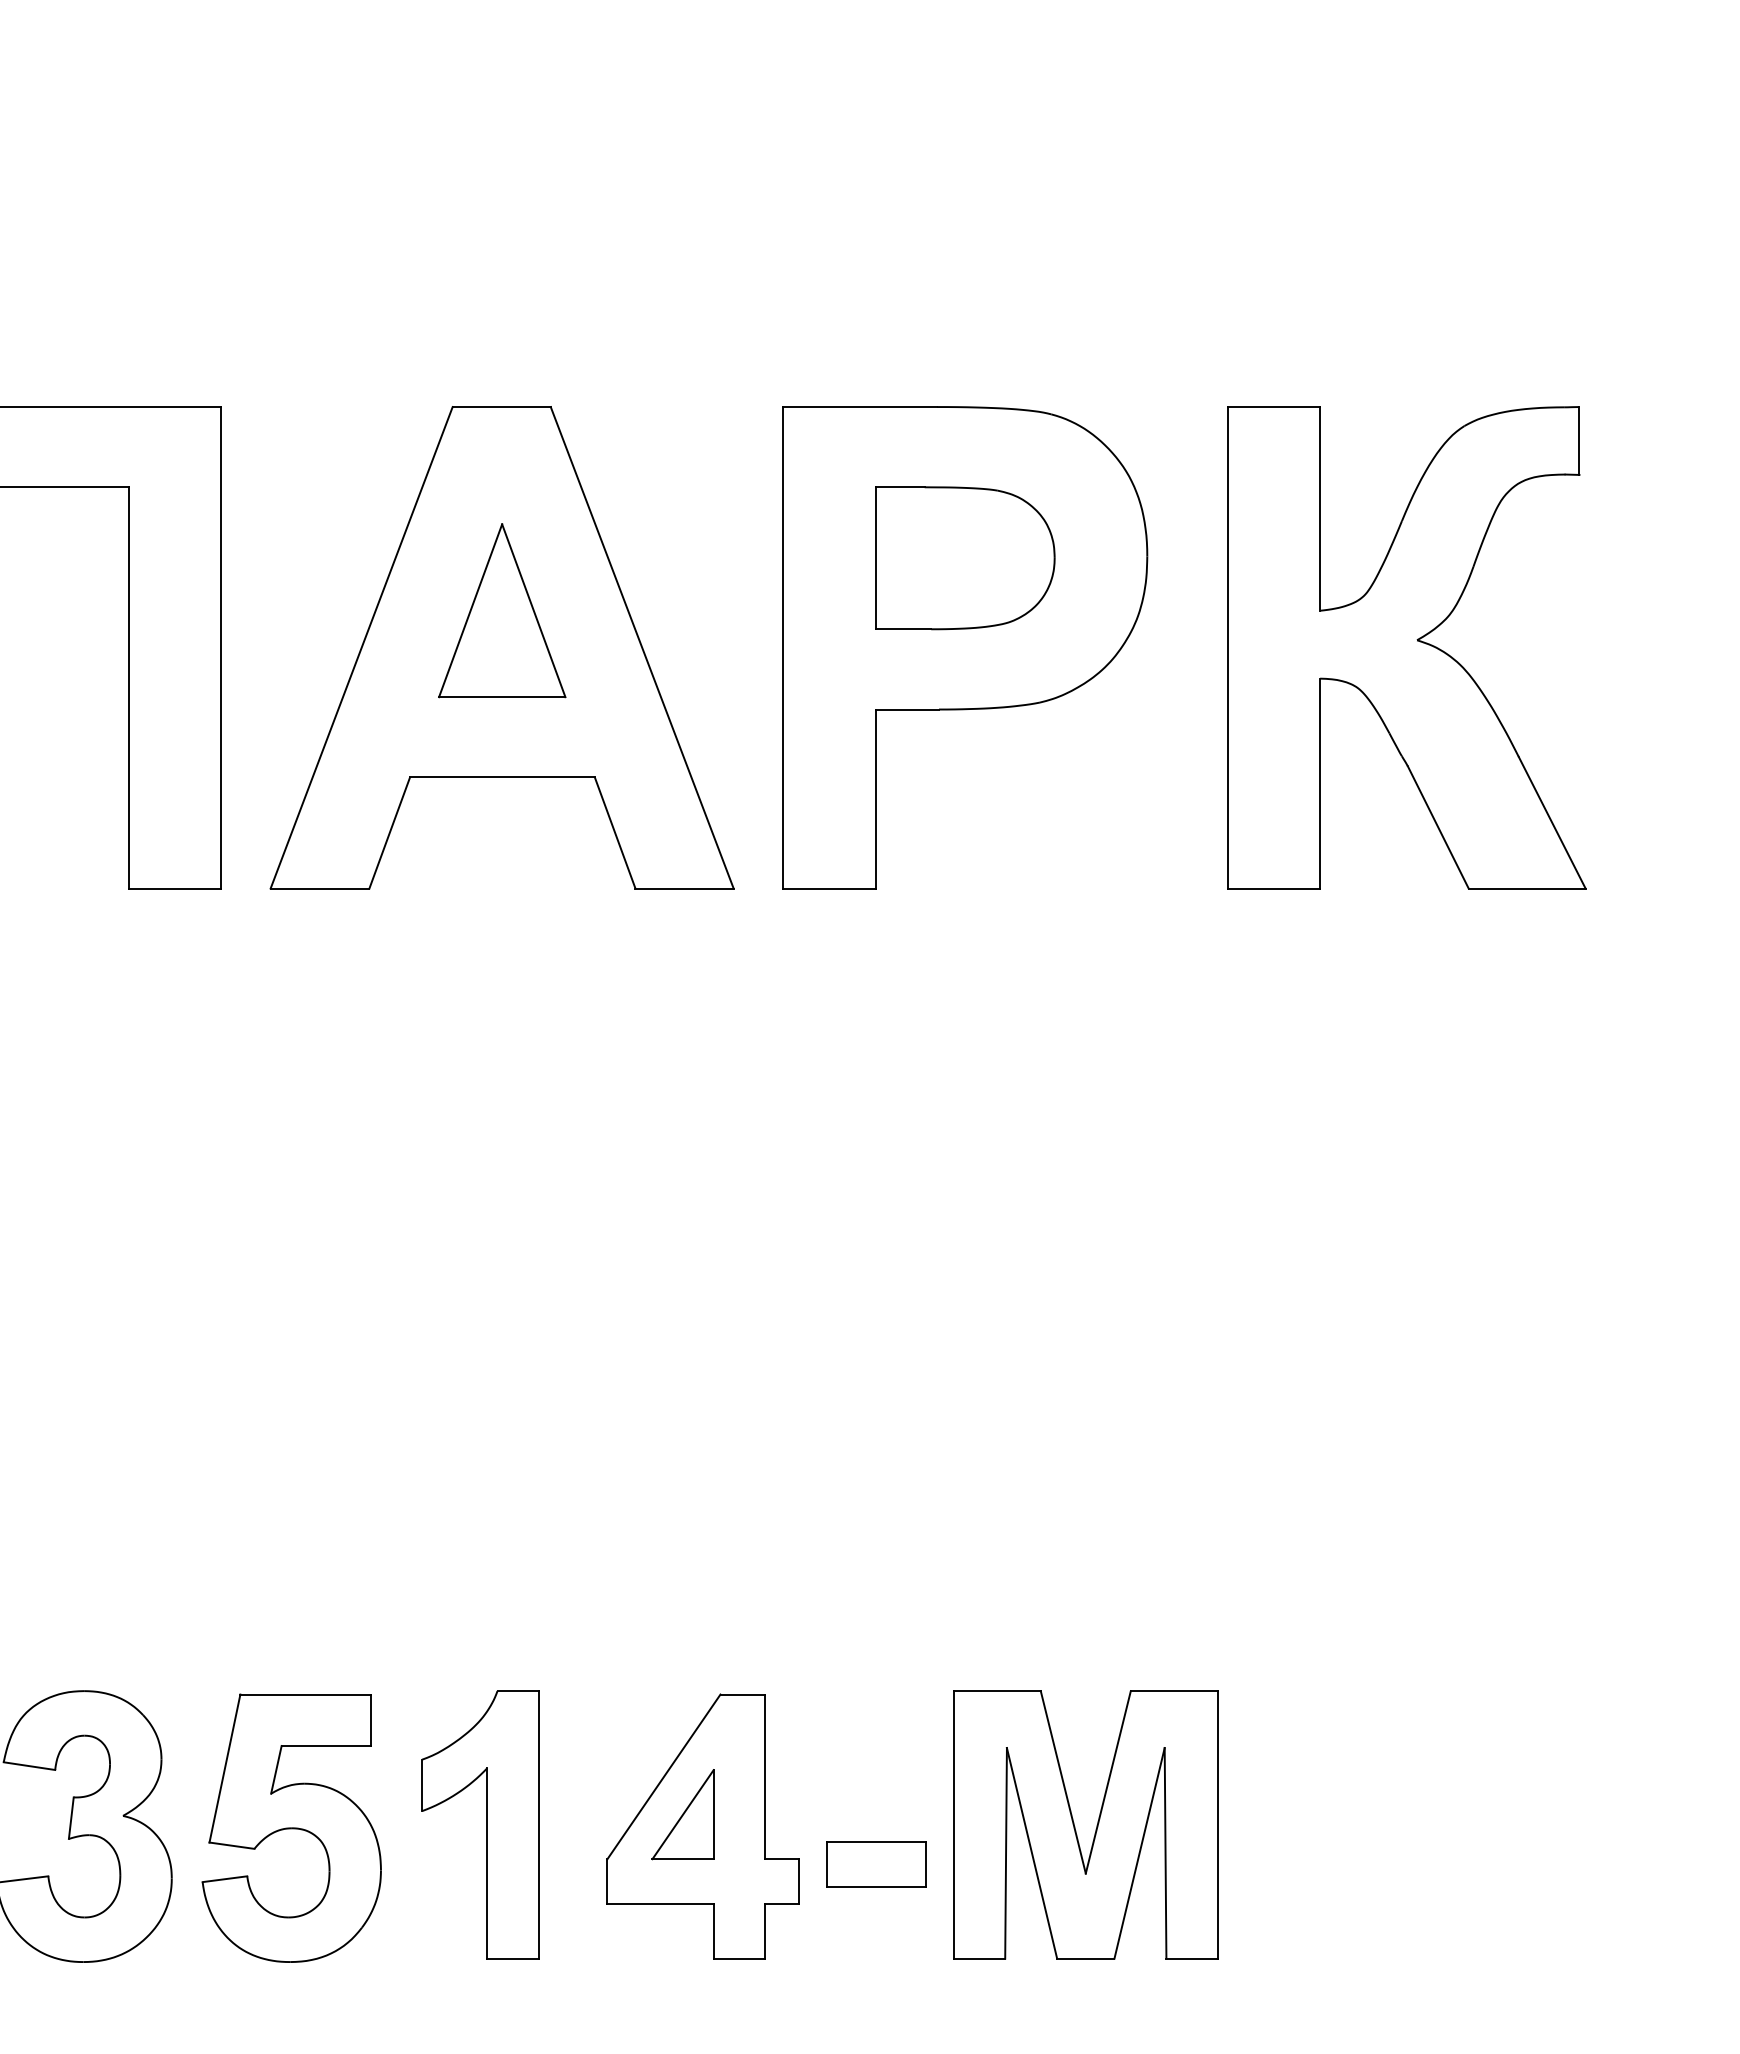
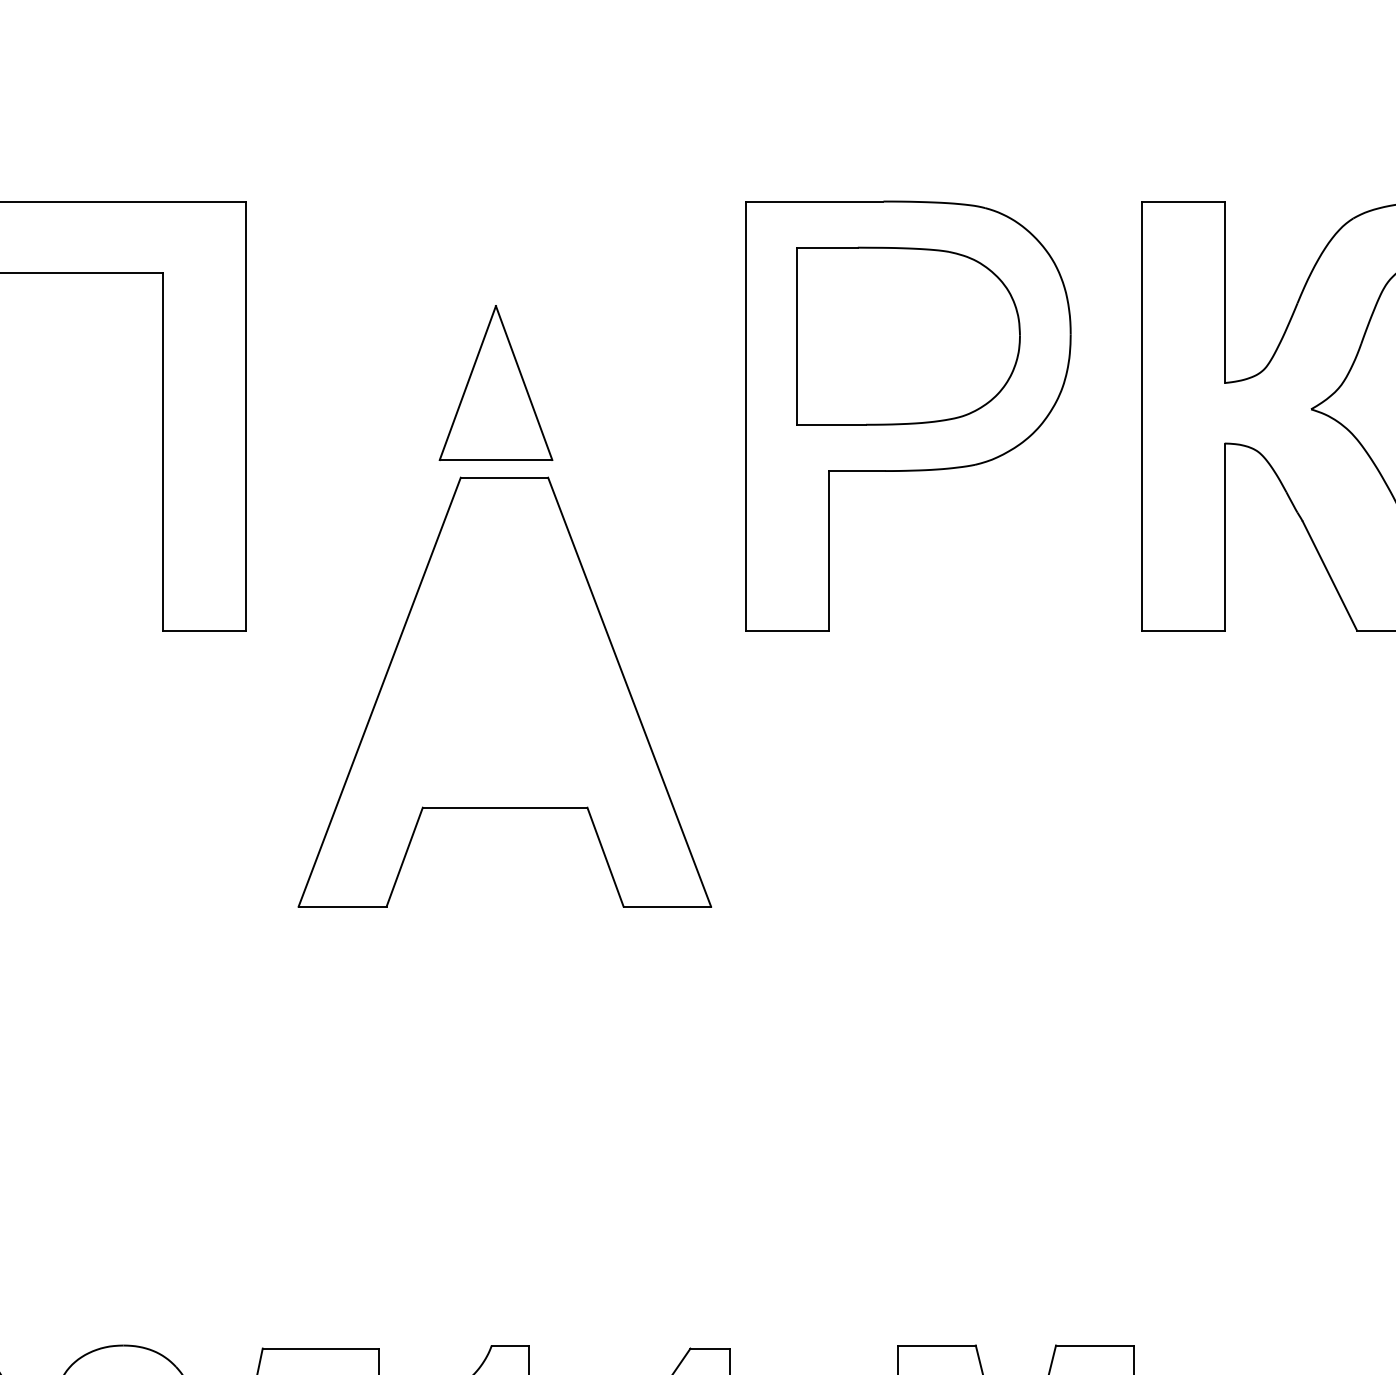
part: (965, 558) -> (908, 336), size x1.4
part: (501, 647) -> (504, 691), moved

